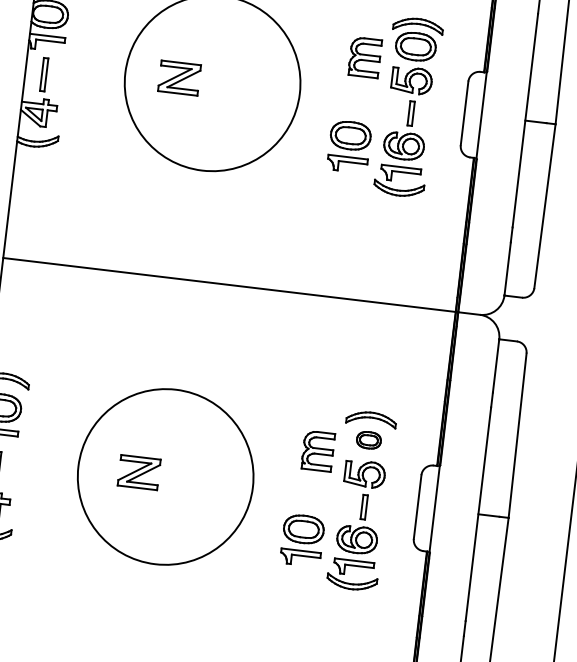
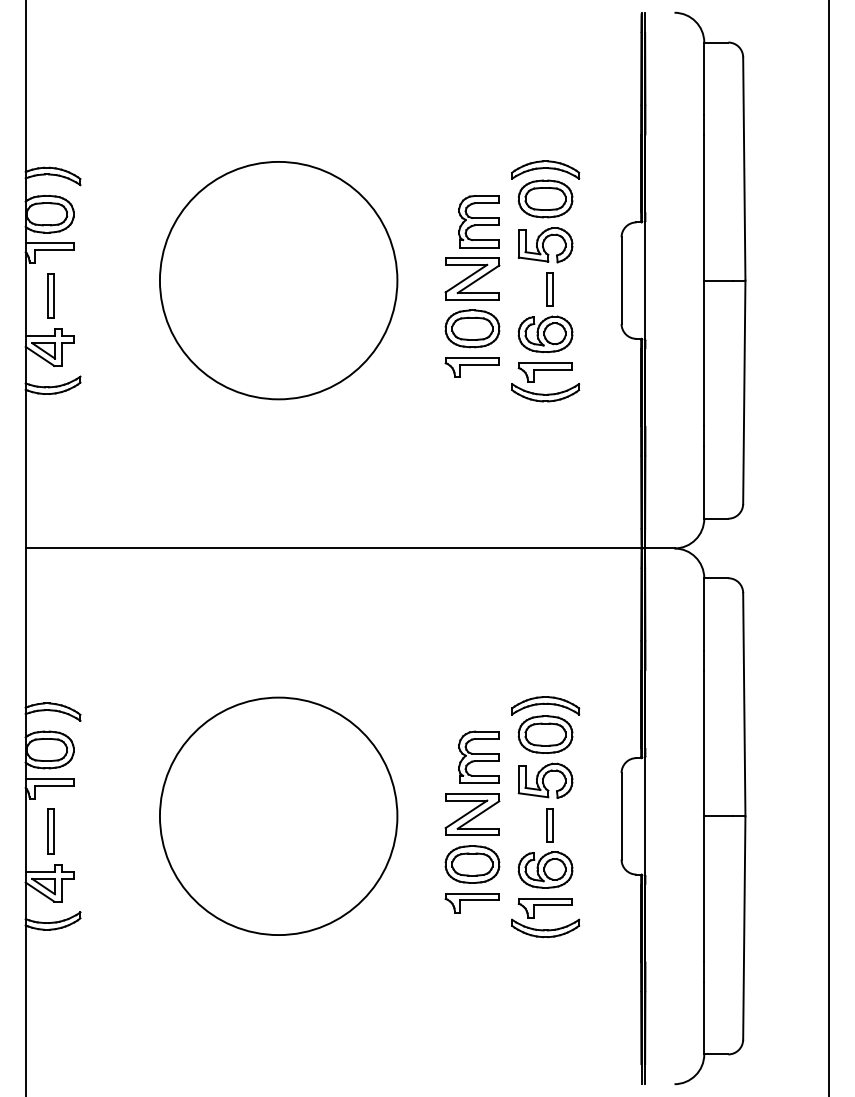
part: (179, 77) -> (472, 278), moved
part: (368, 440) -> (545, 734), size x1.67
part: (139, 472) -> (472, 814), moved

